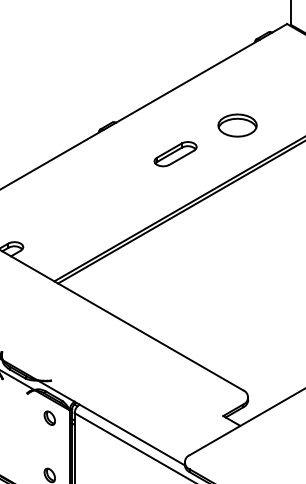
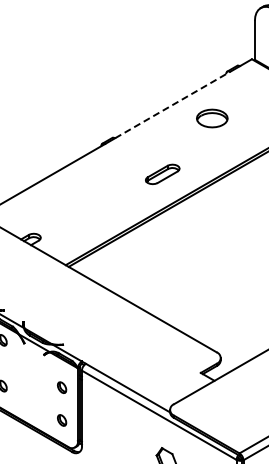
line: (189, 80) -> (173, 104), solid -> dashed
part: (237, 125) -> (212, 118), moved
part: (175, 153) -> (162, 173), moved
part: (50, 417) -> (62, 387), moved

